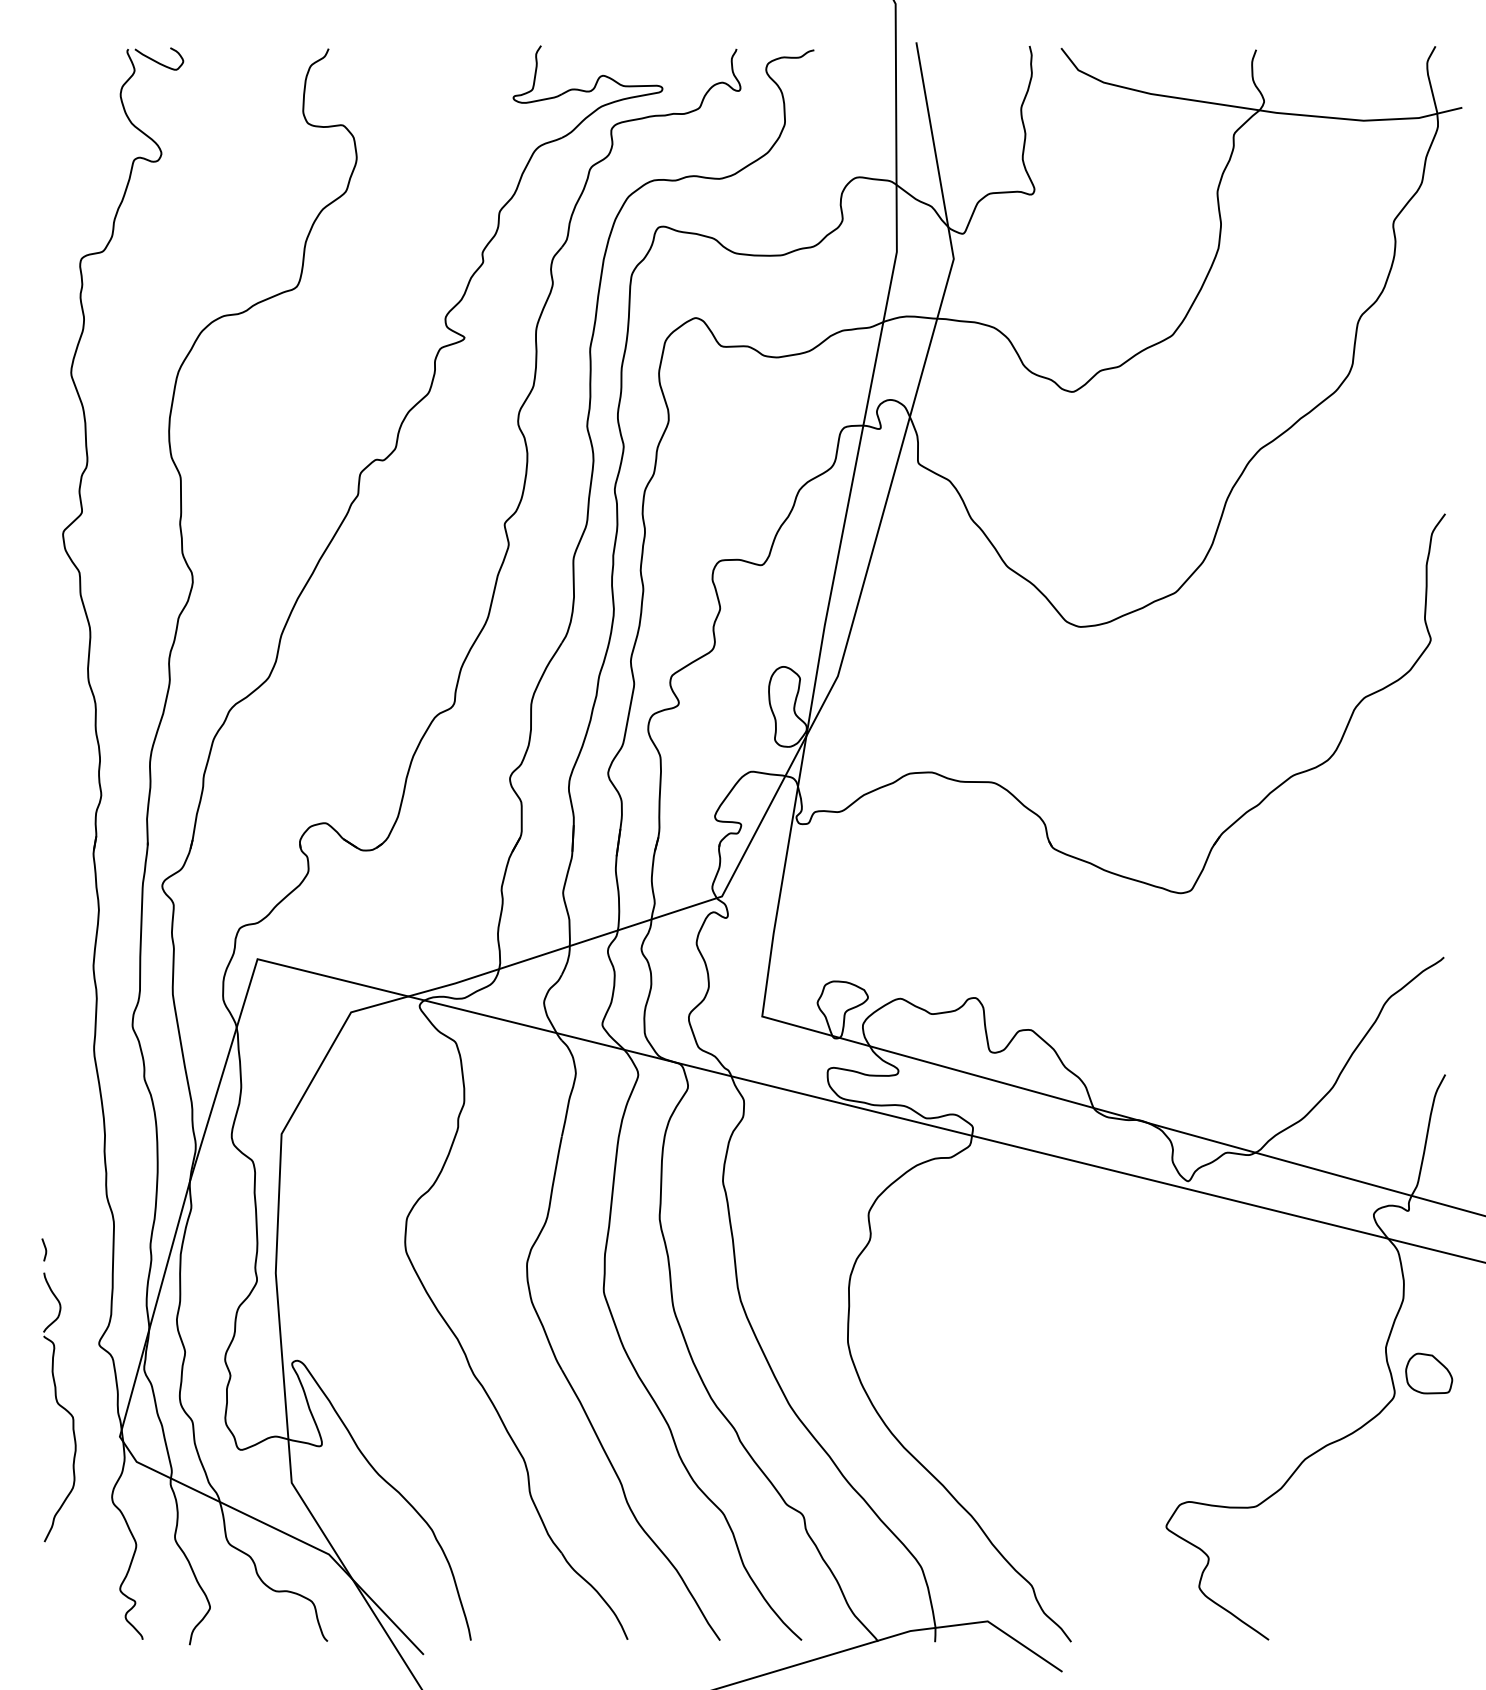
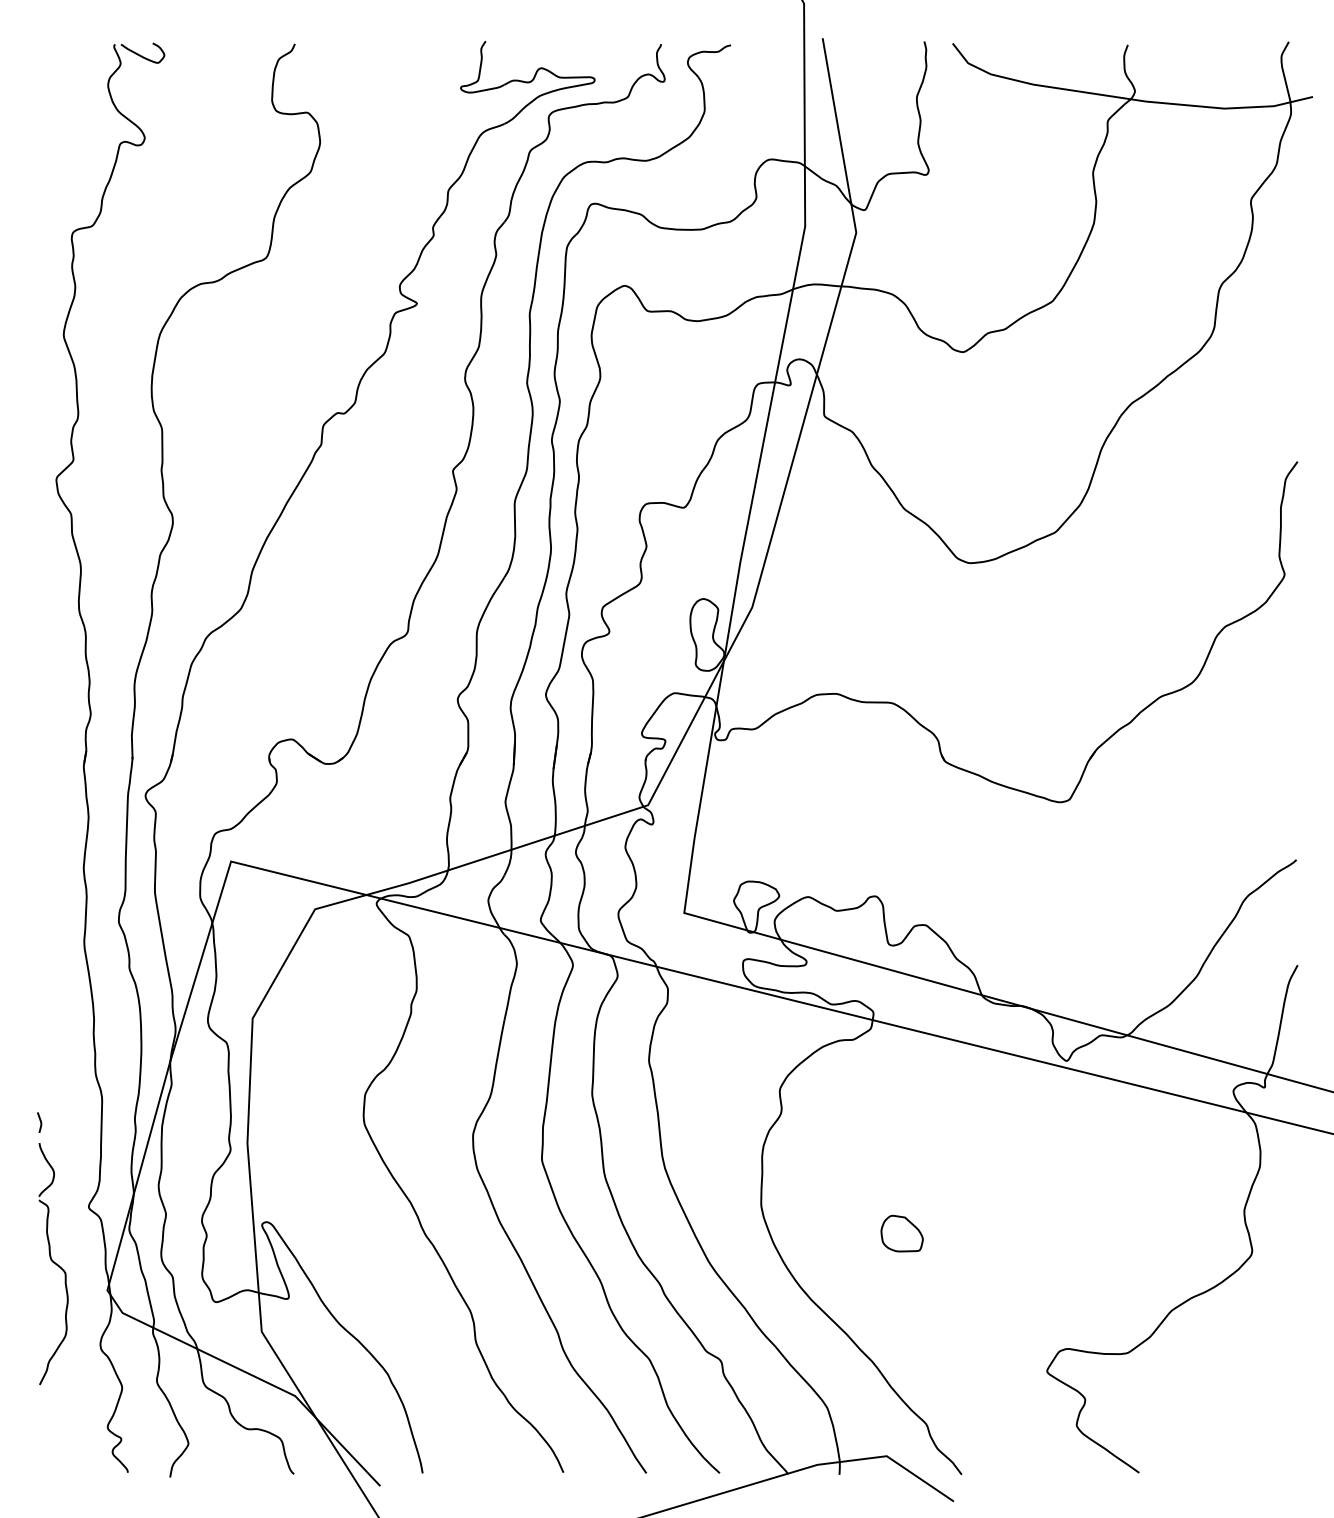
part: (1428, 1373) -> (901, 1233), moved

